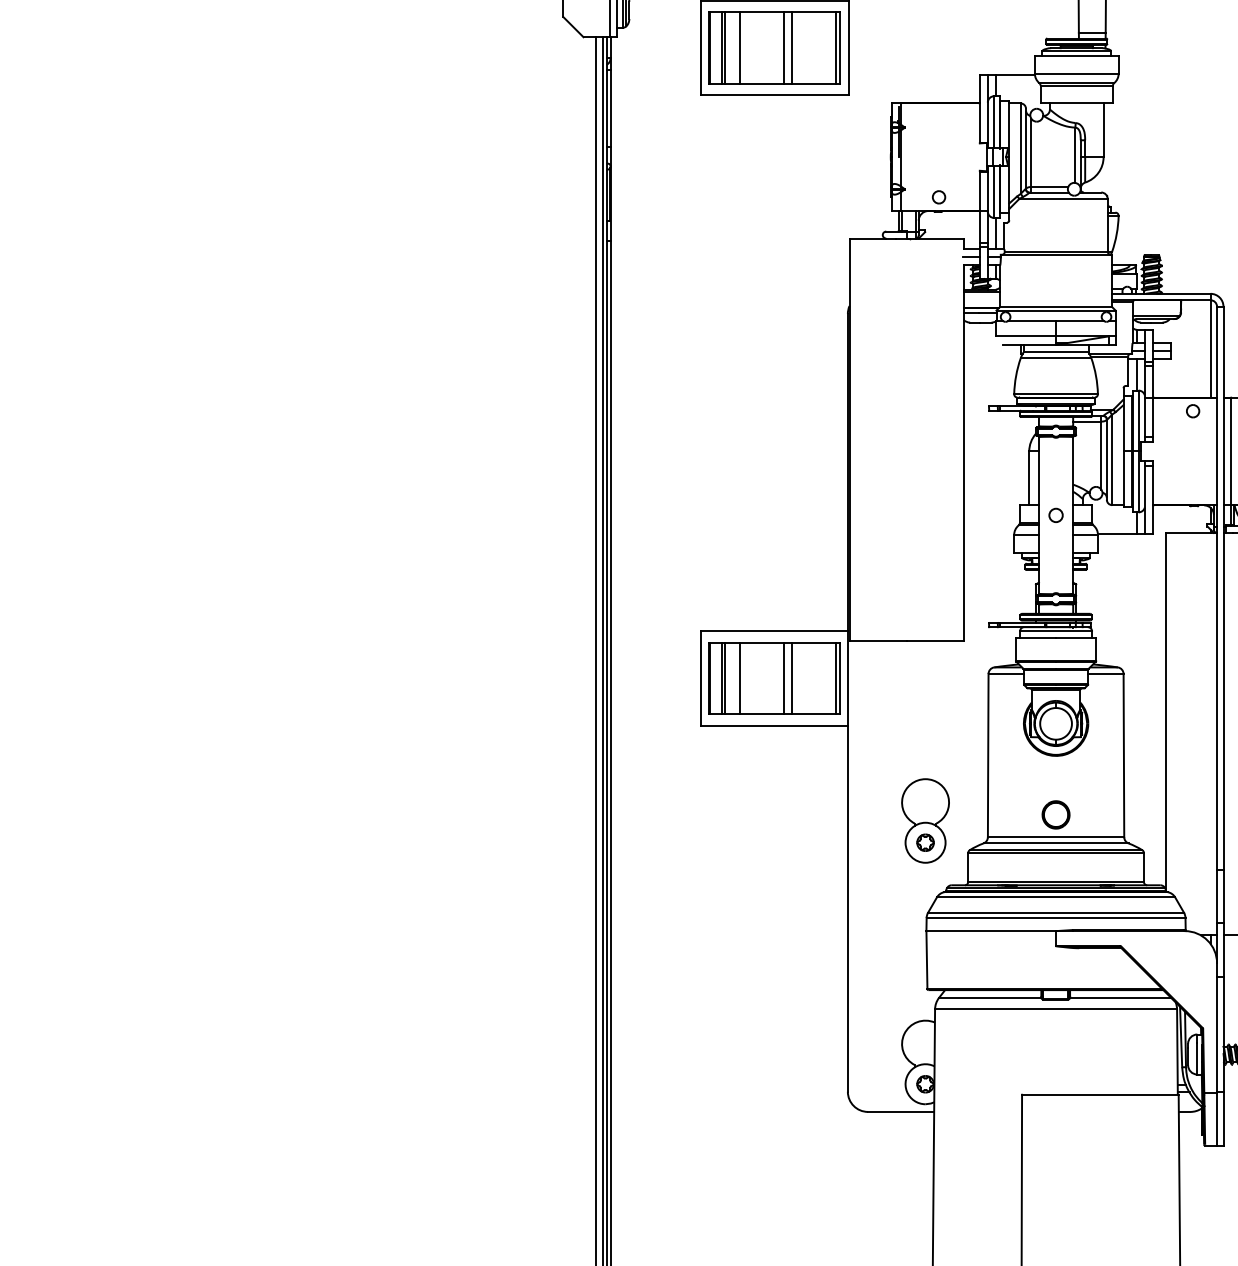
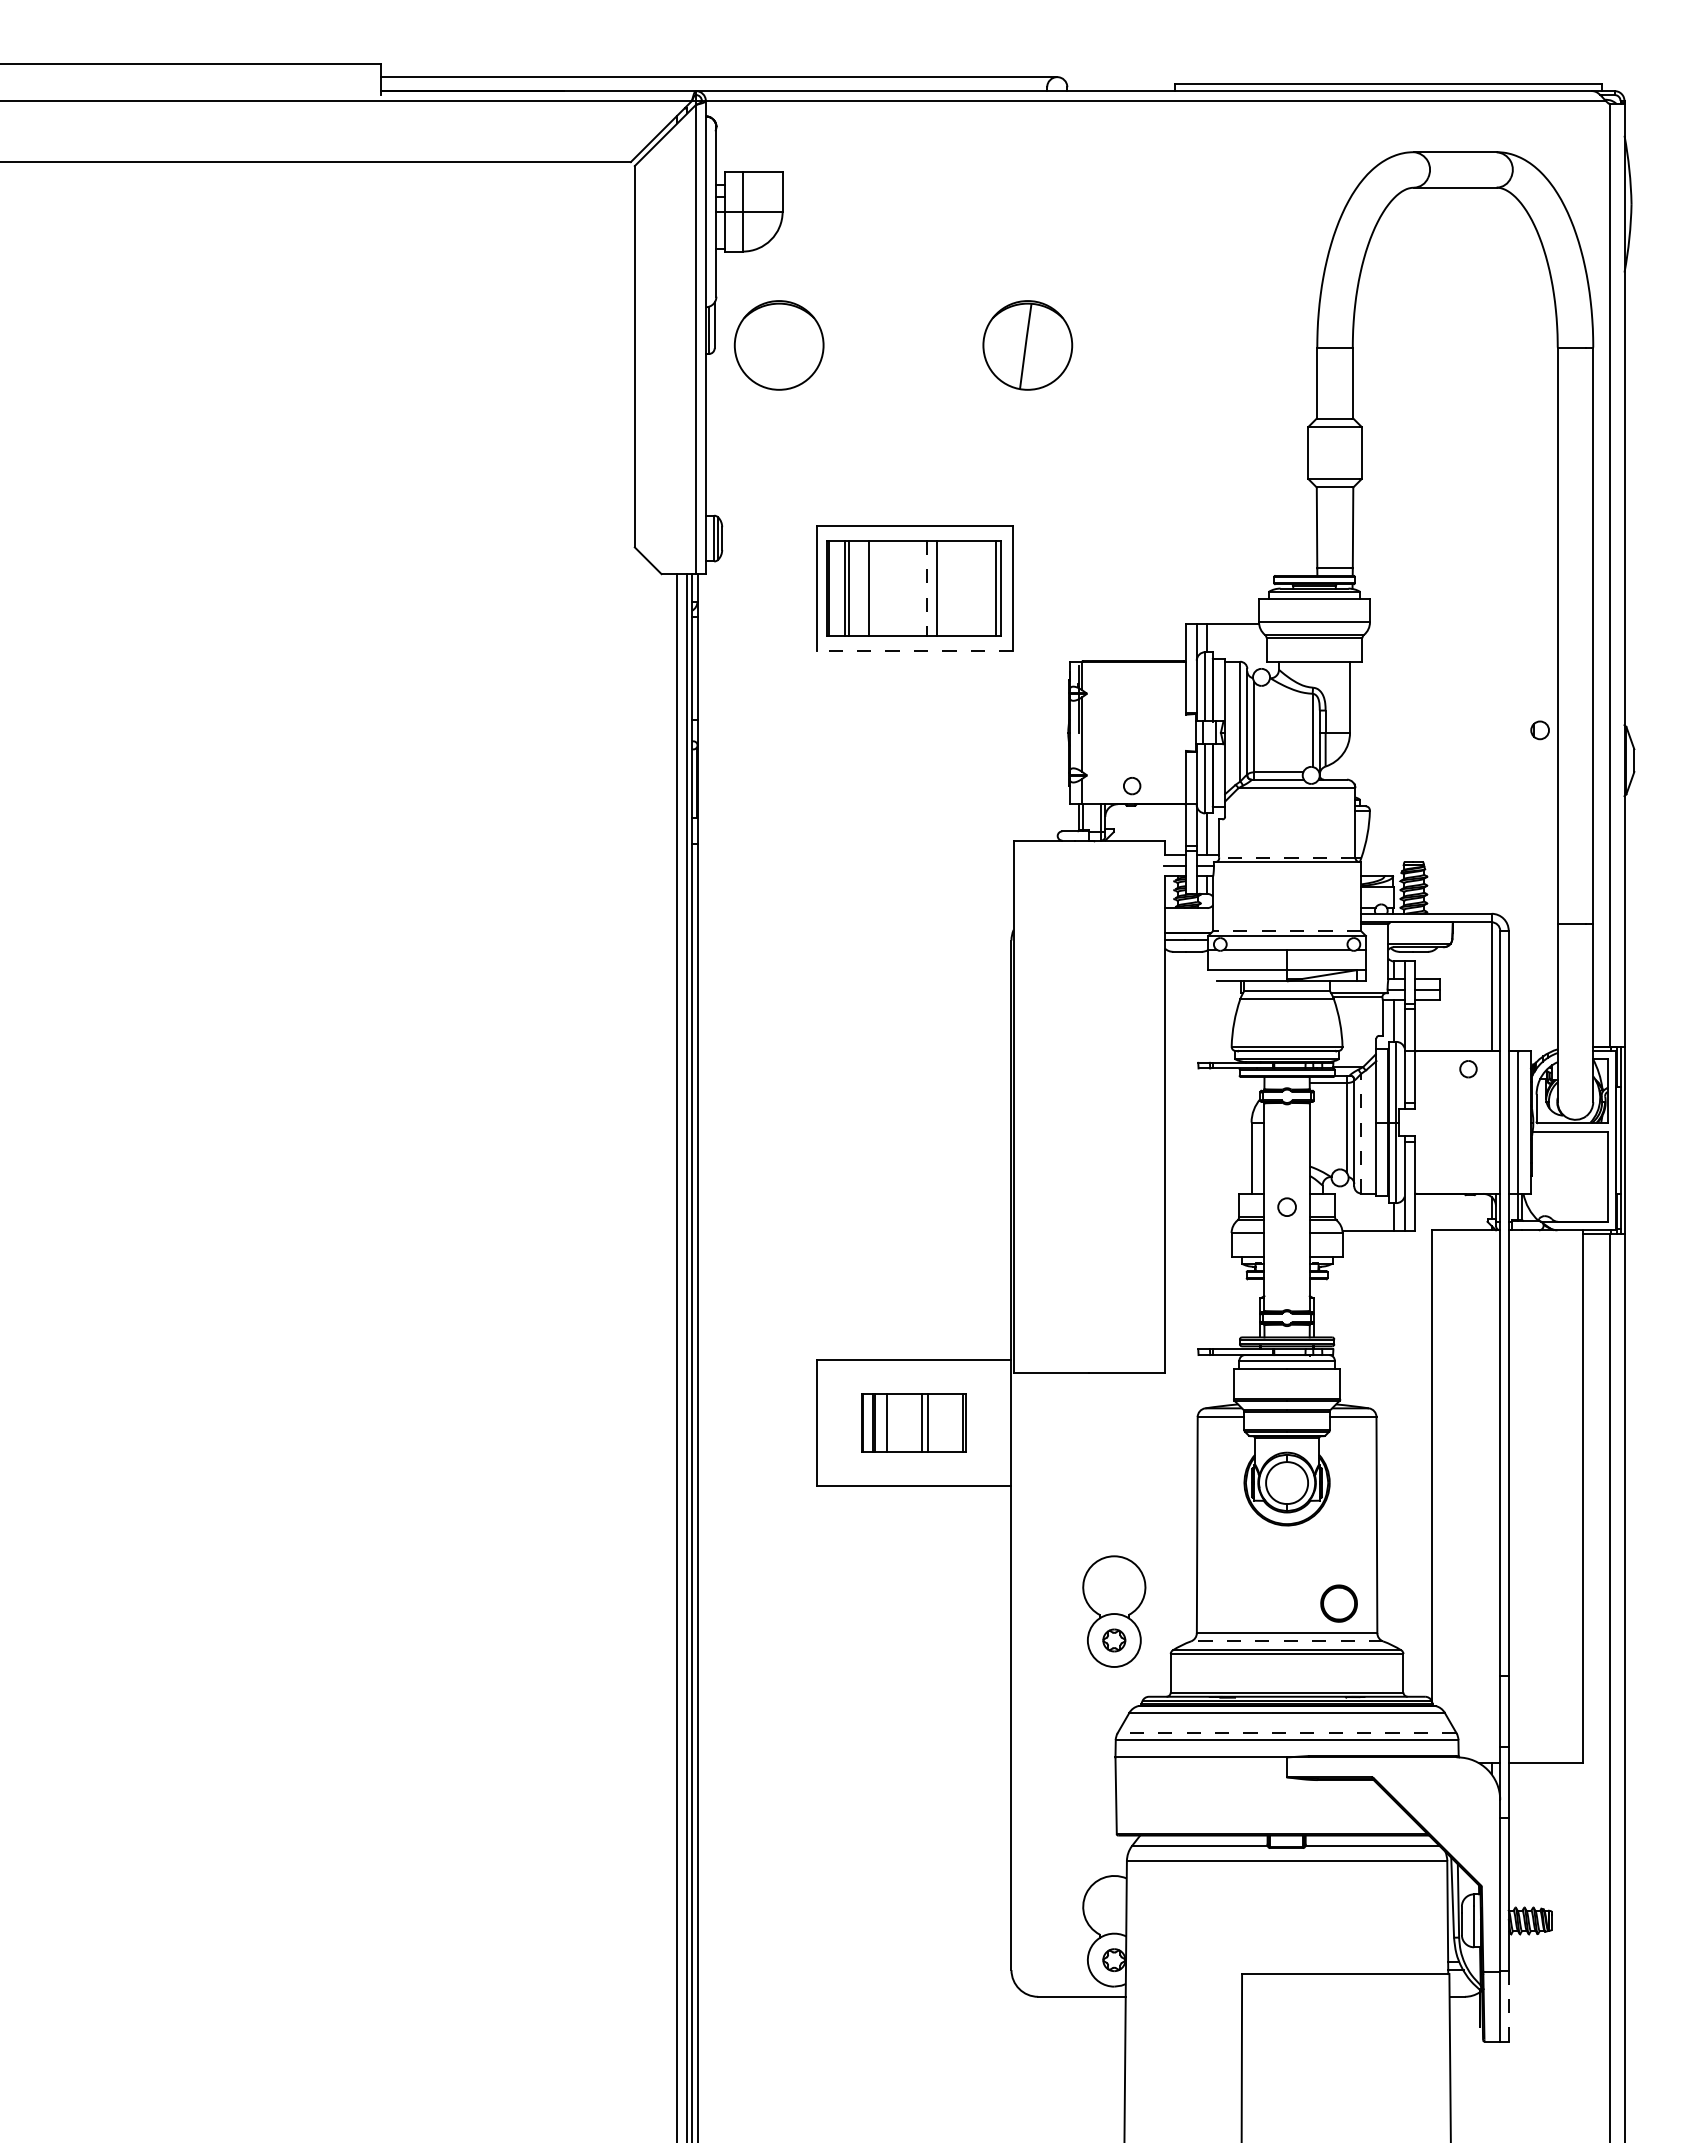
line: (784, 48) -> (927, 588), solid -> dashed
line: (774, 94) -> (914, 650), solid -> dashed
line: (1055, 251) -> (1286, 857), solid -> dashed
line: (981, 292) -> (1188, 911), removed
line: (1056, 306) -> (1287, 930), solid -> dashed
line: (1112, 459) -> (1361, 1133), solid -> dashed
part: (773, 678) -> (913, 1422), size x0.6
part: (1055, 814) -> (1338, 1603), moved
line: (1055, 843) -> (1286, 1641), solid -> dashed
line: (1055, 913) -> (1286, 1733), solid -> dashed
line: (1223, 1119) -> (1508, 2006), solid -> dashed

